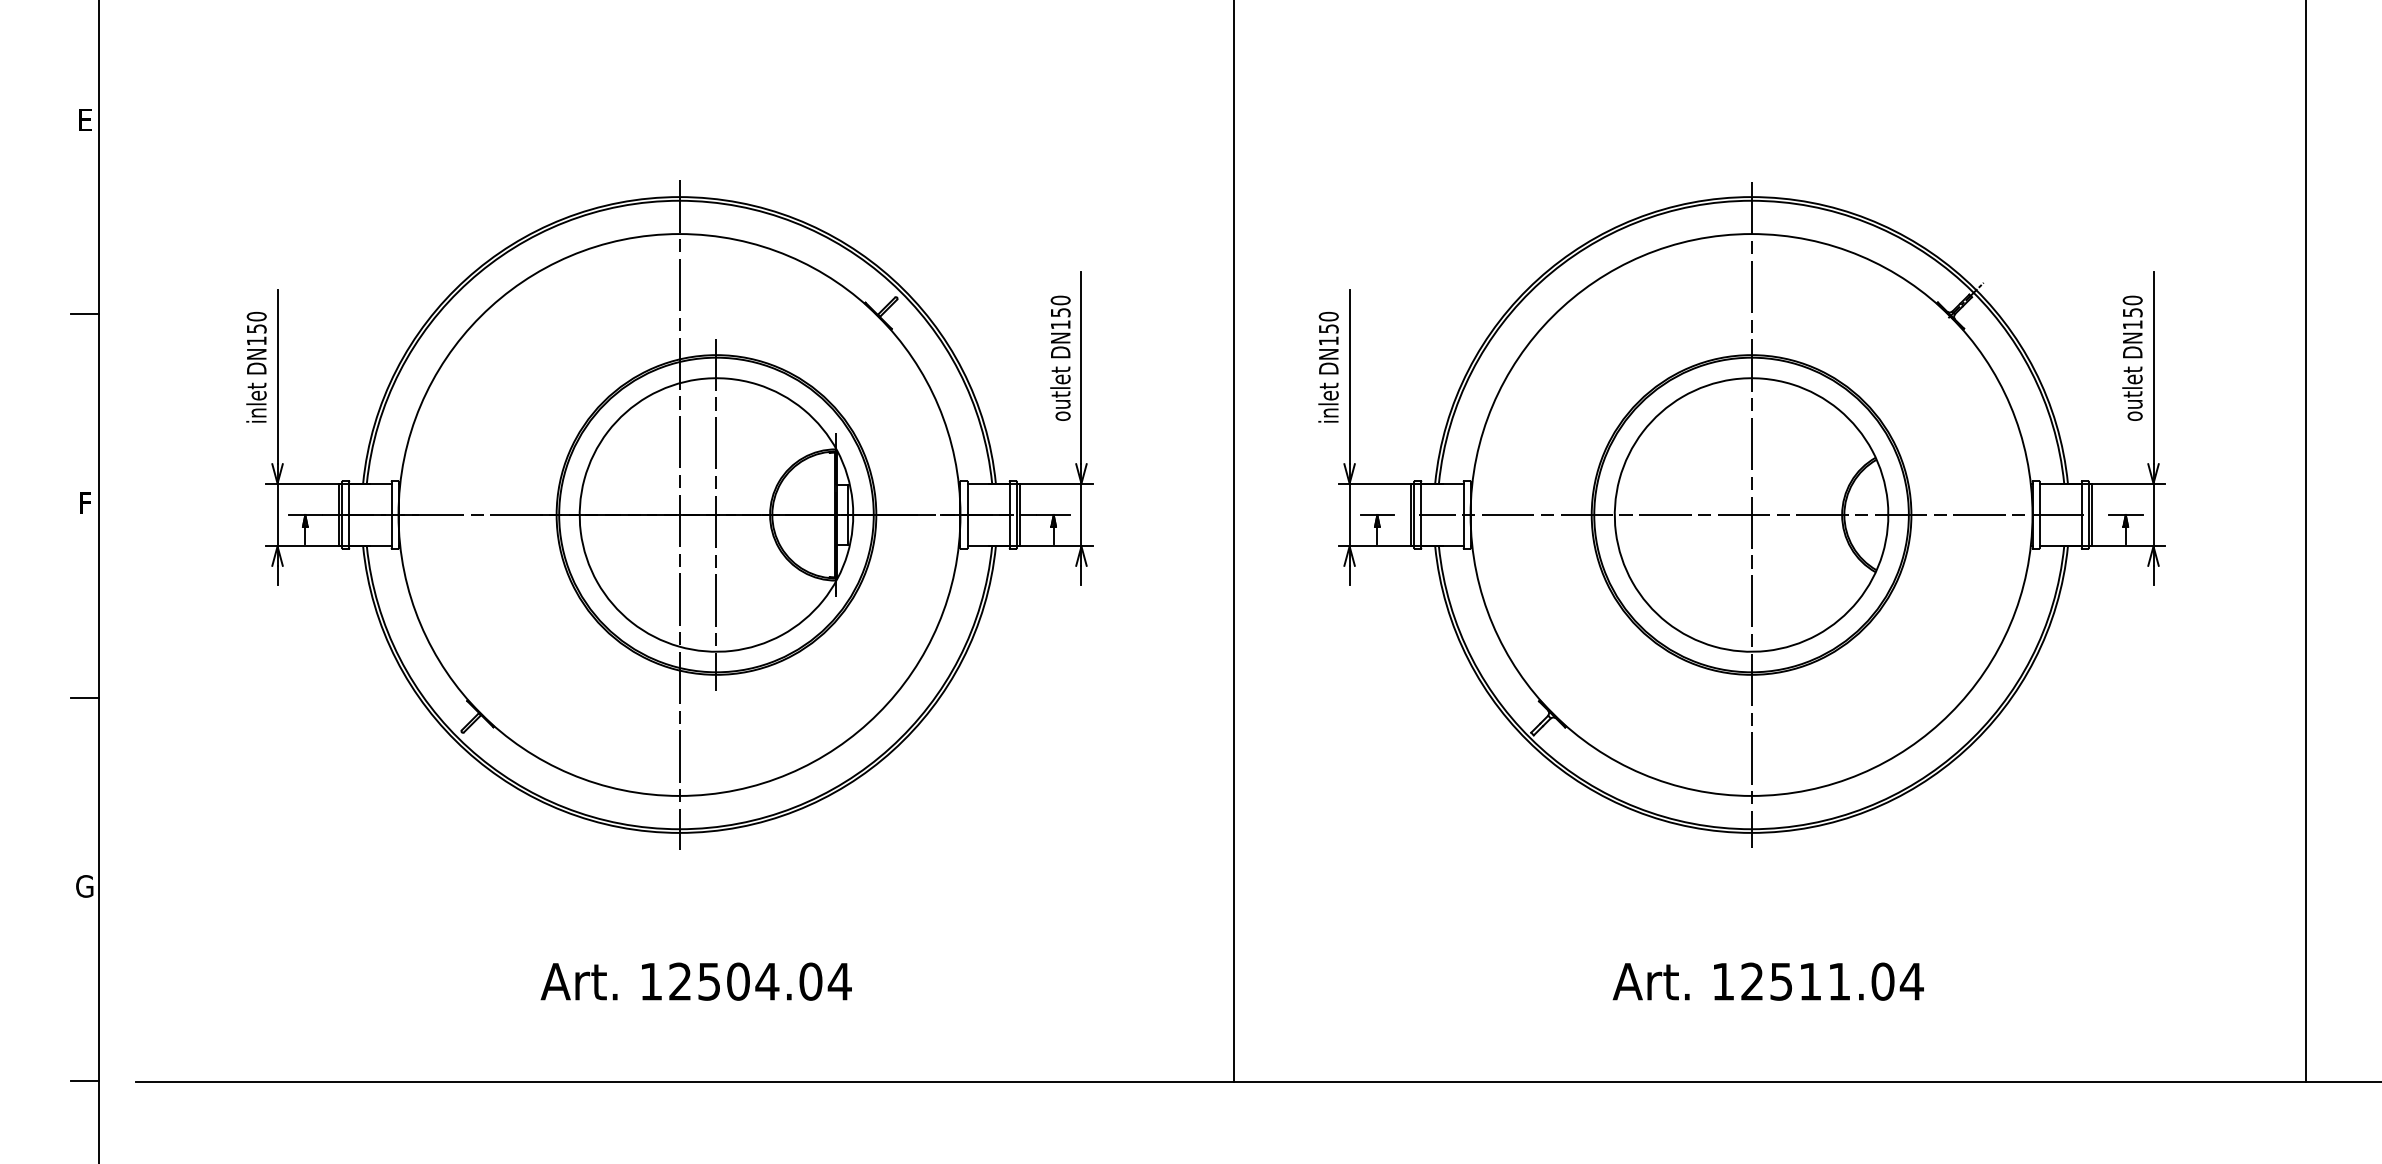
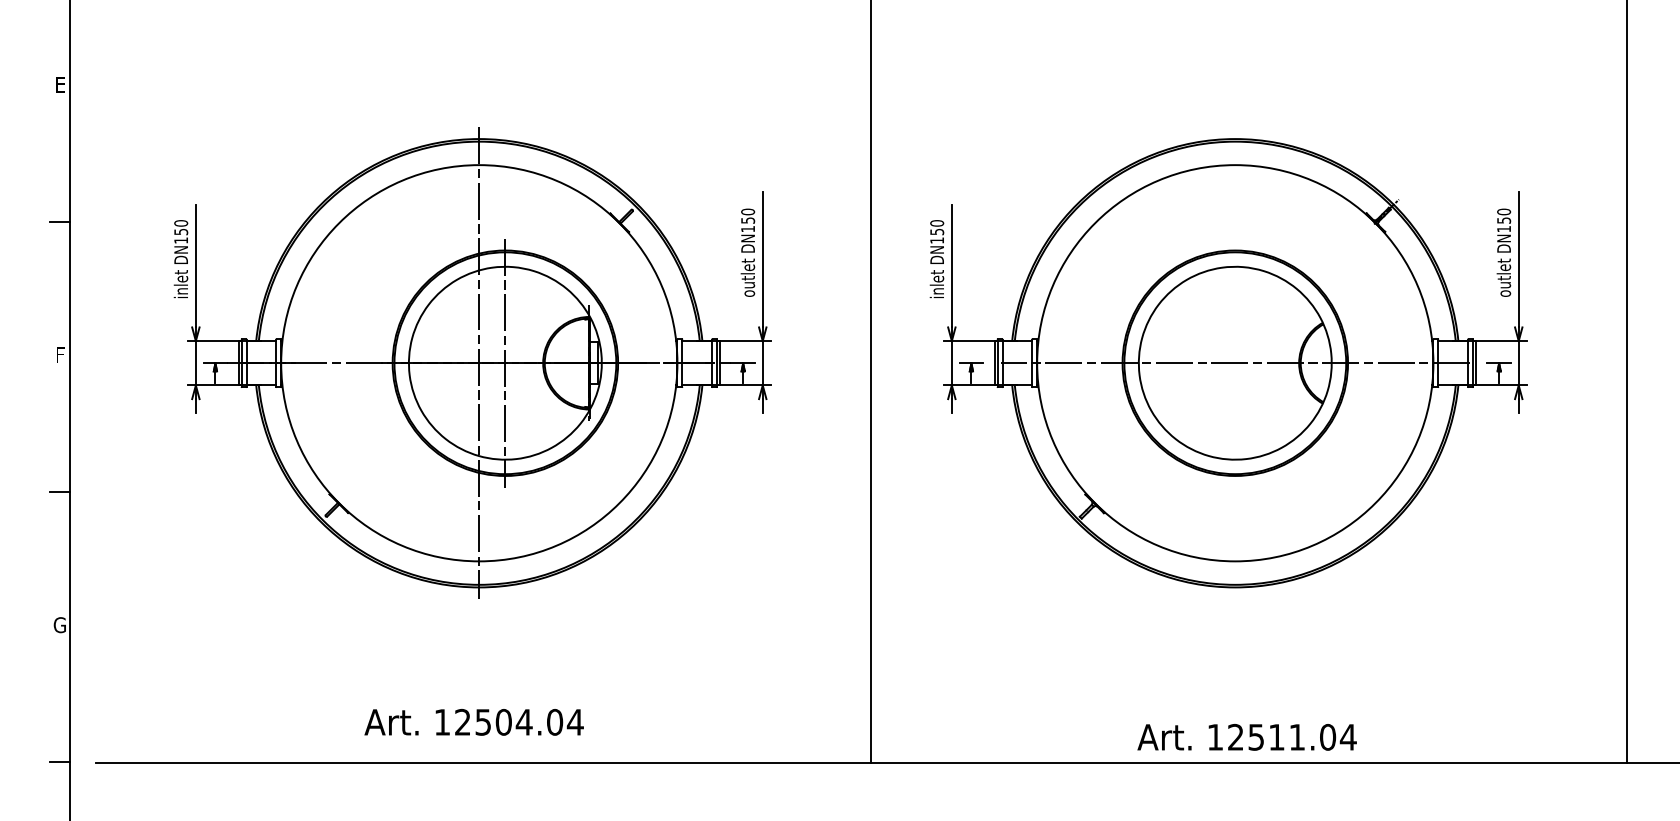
line: (1751, 513) -> (1235, 362), removed
text: (695, 981) -> (473, 722), moved
text: (1767, 981) -> (1246, 737), moved

